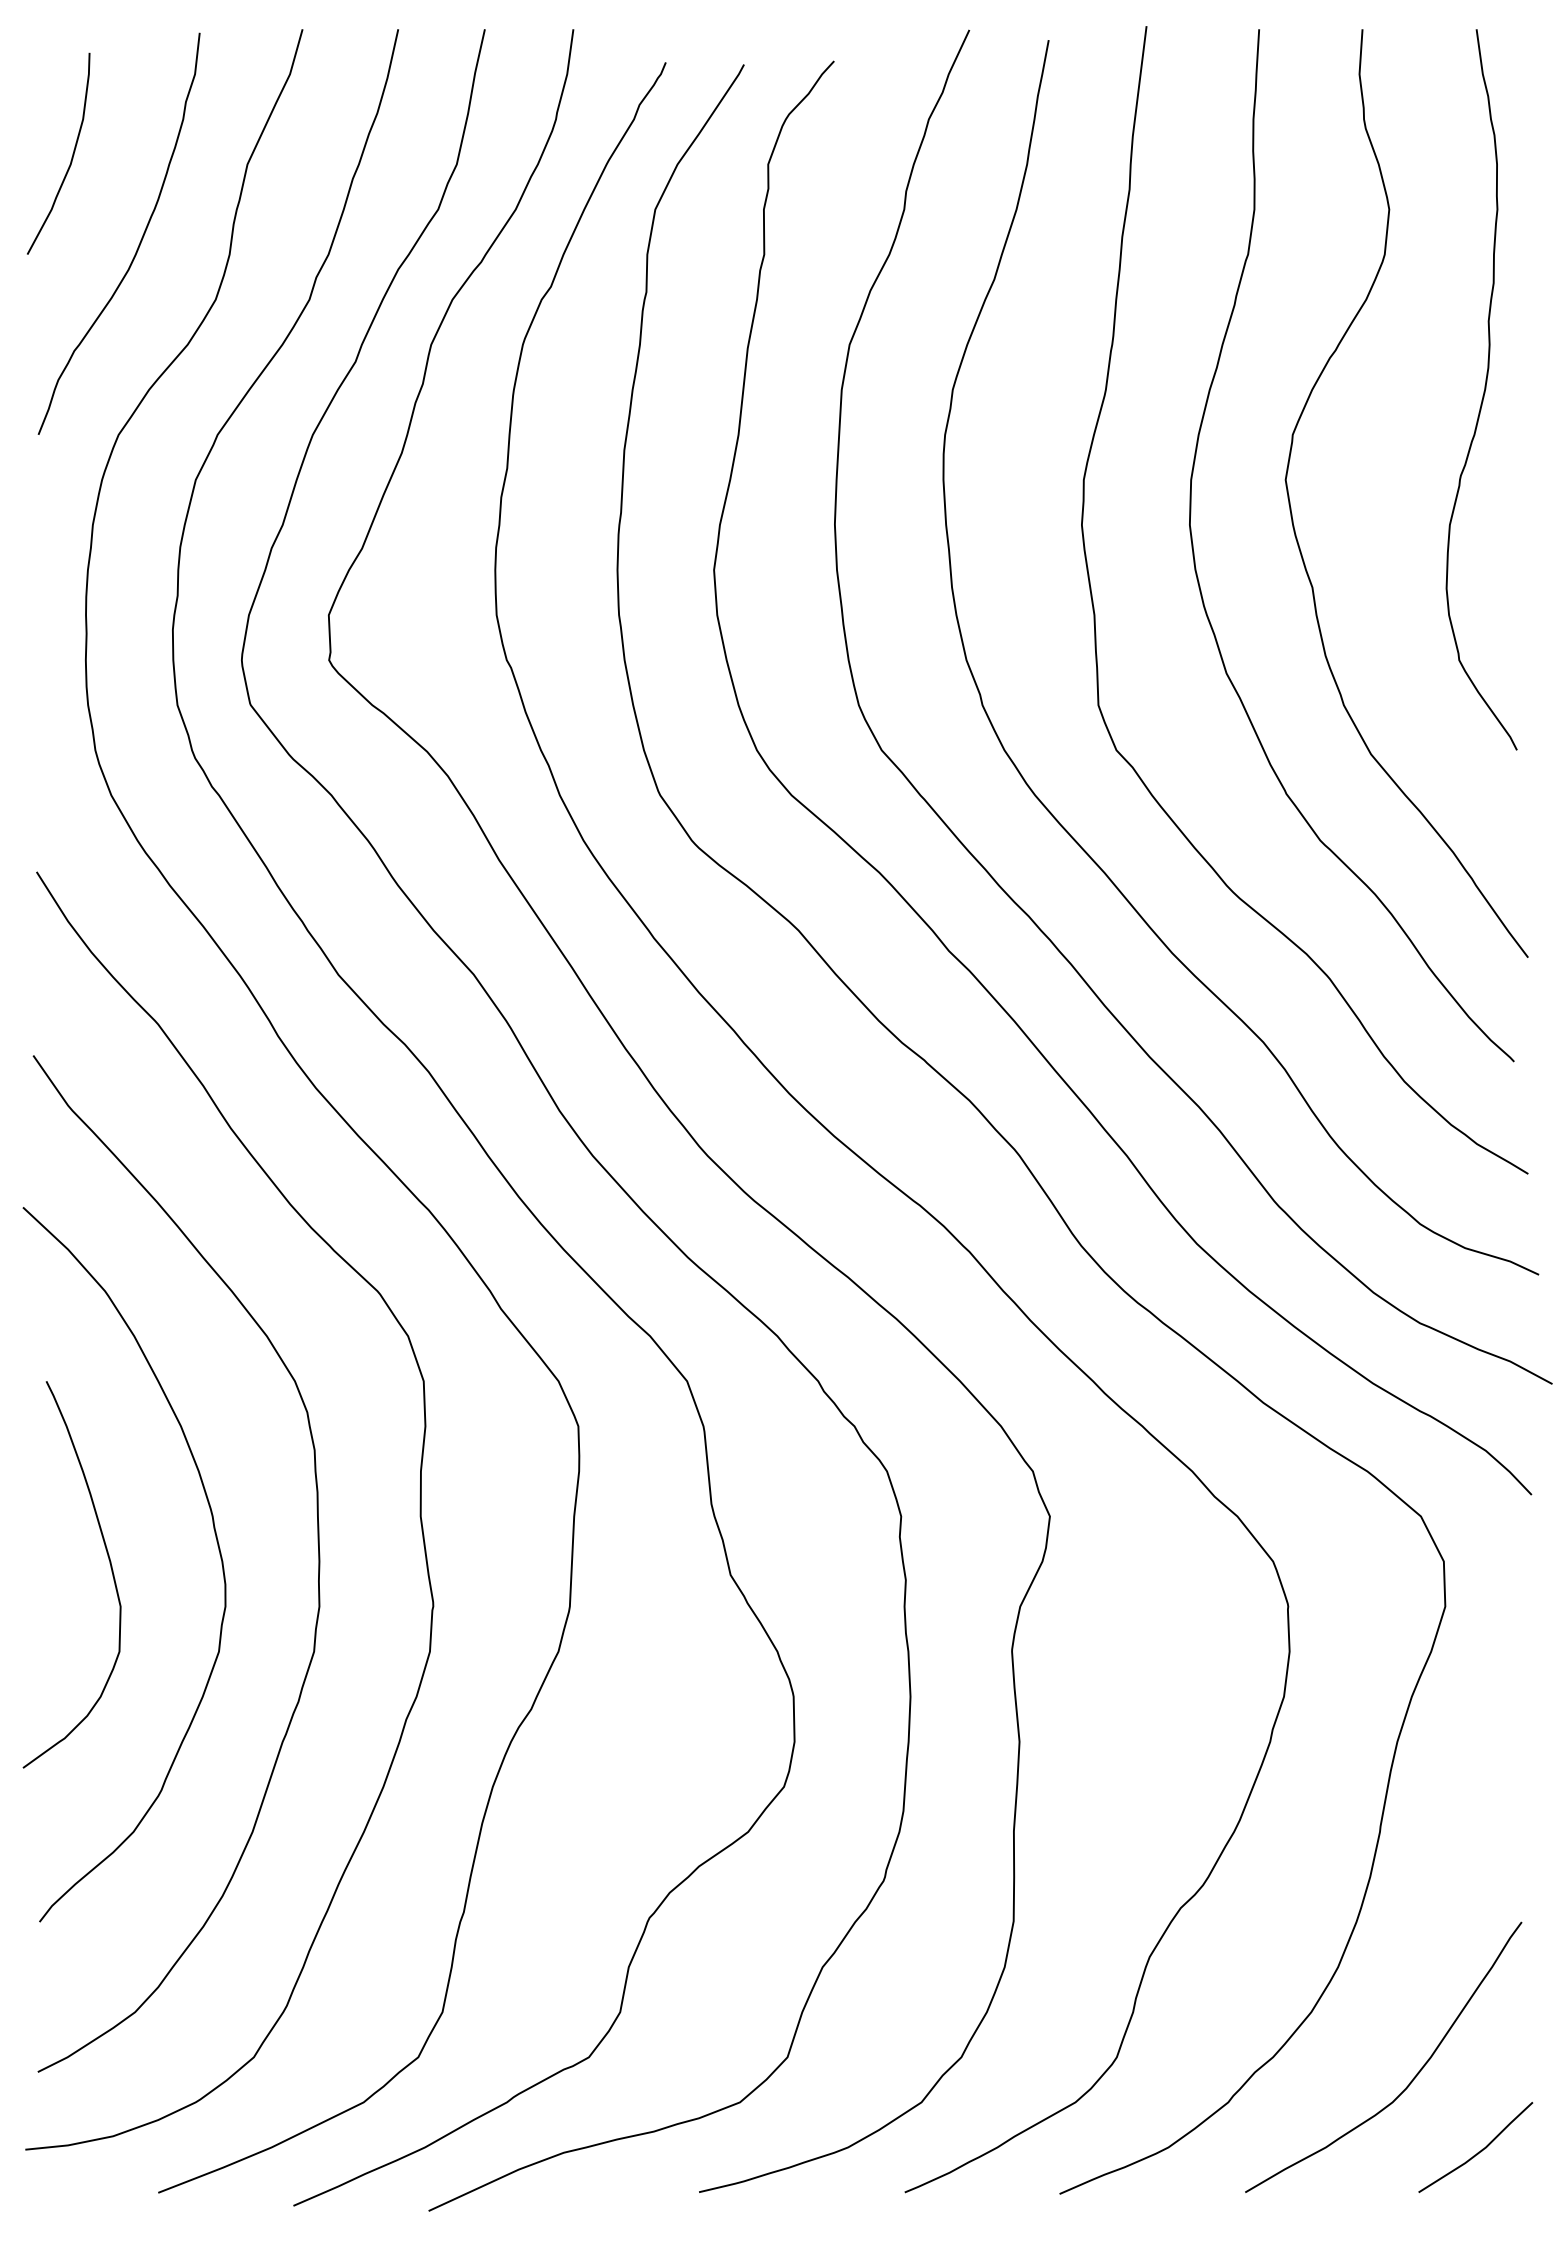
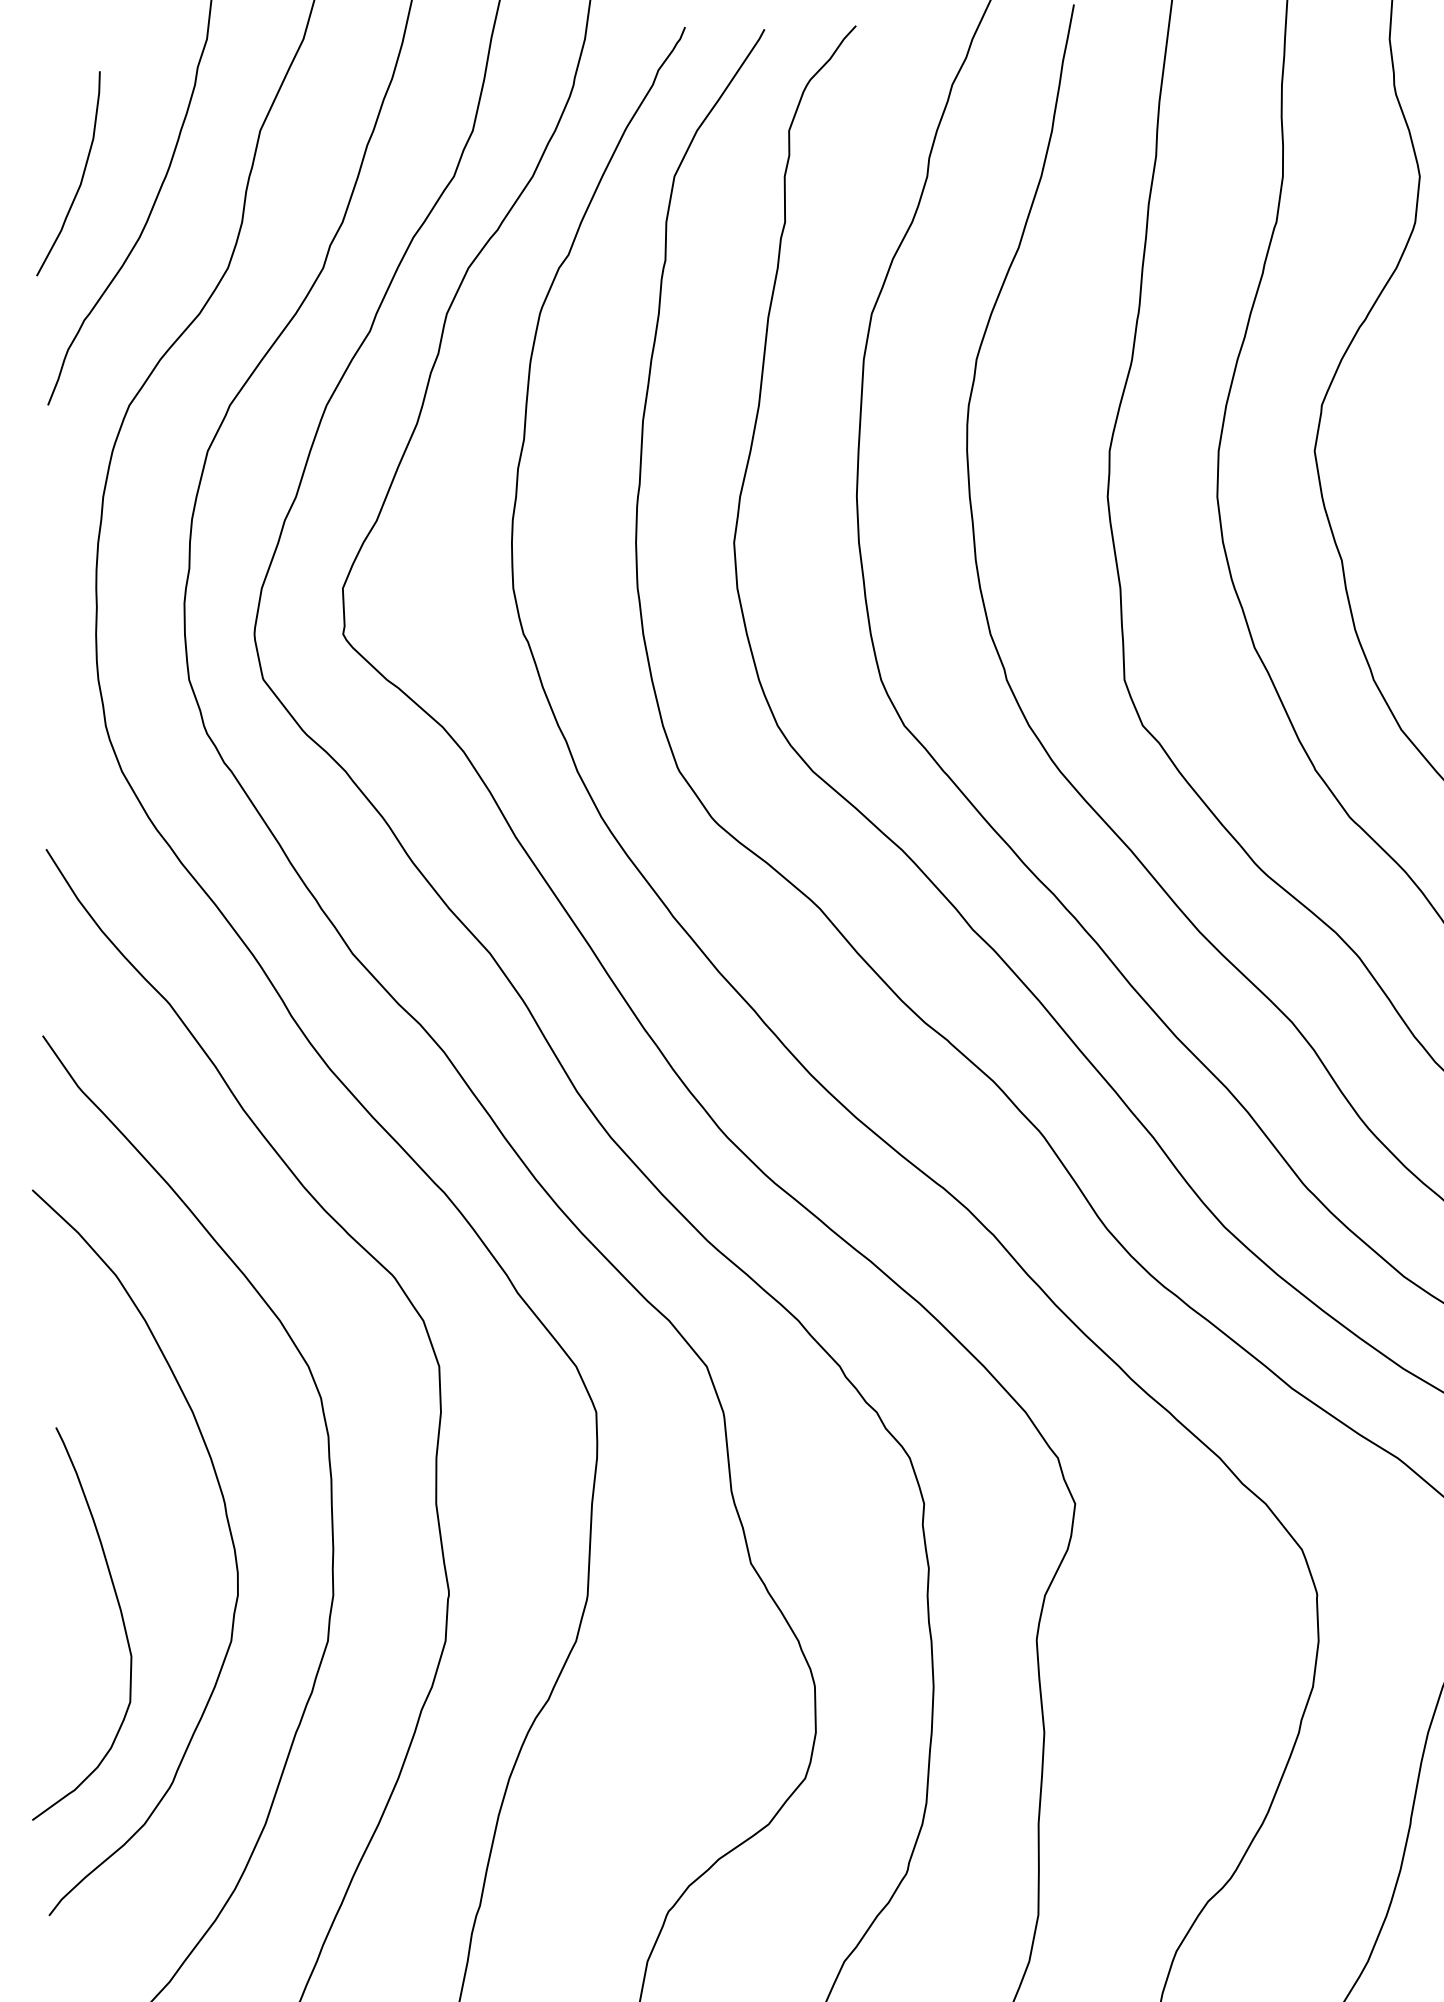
curve: (71, 157) -> (81, 177), moved
curve: (109, 1563) -> (120, 1612), moved

